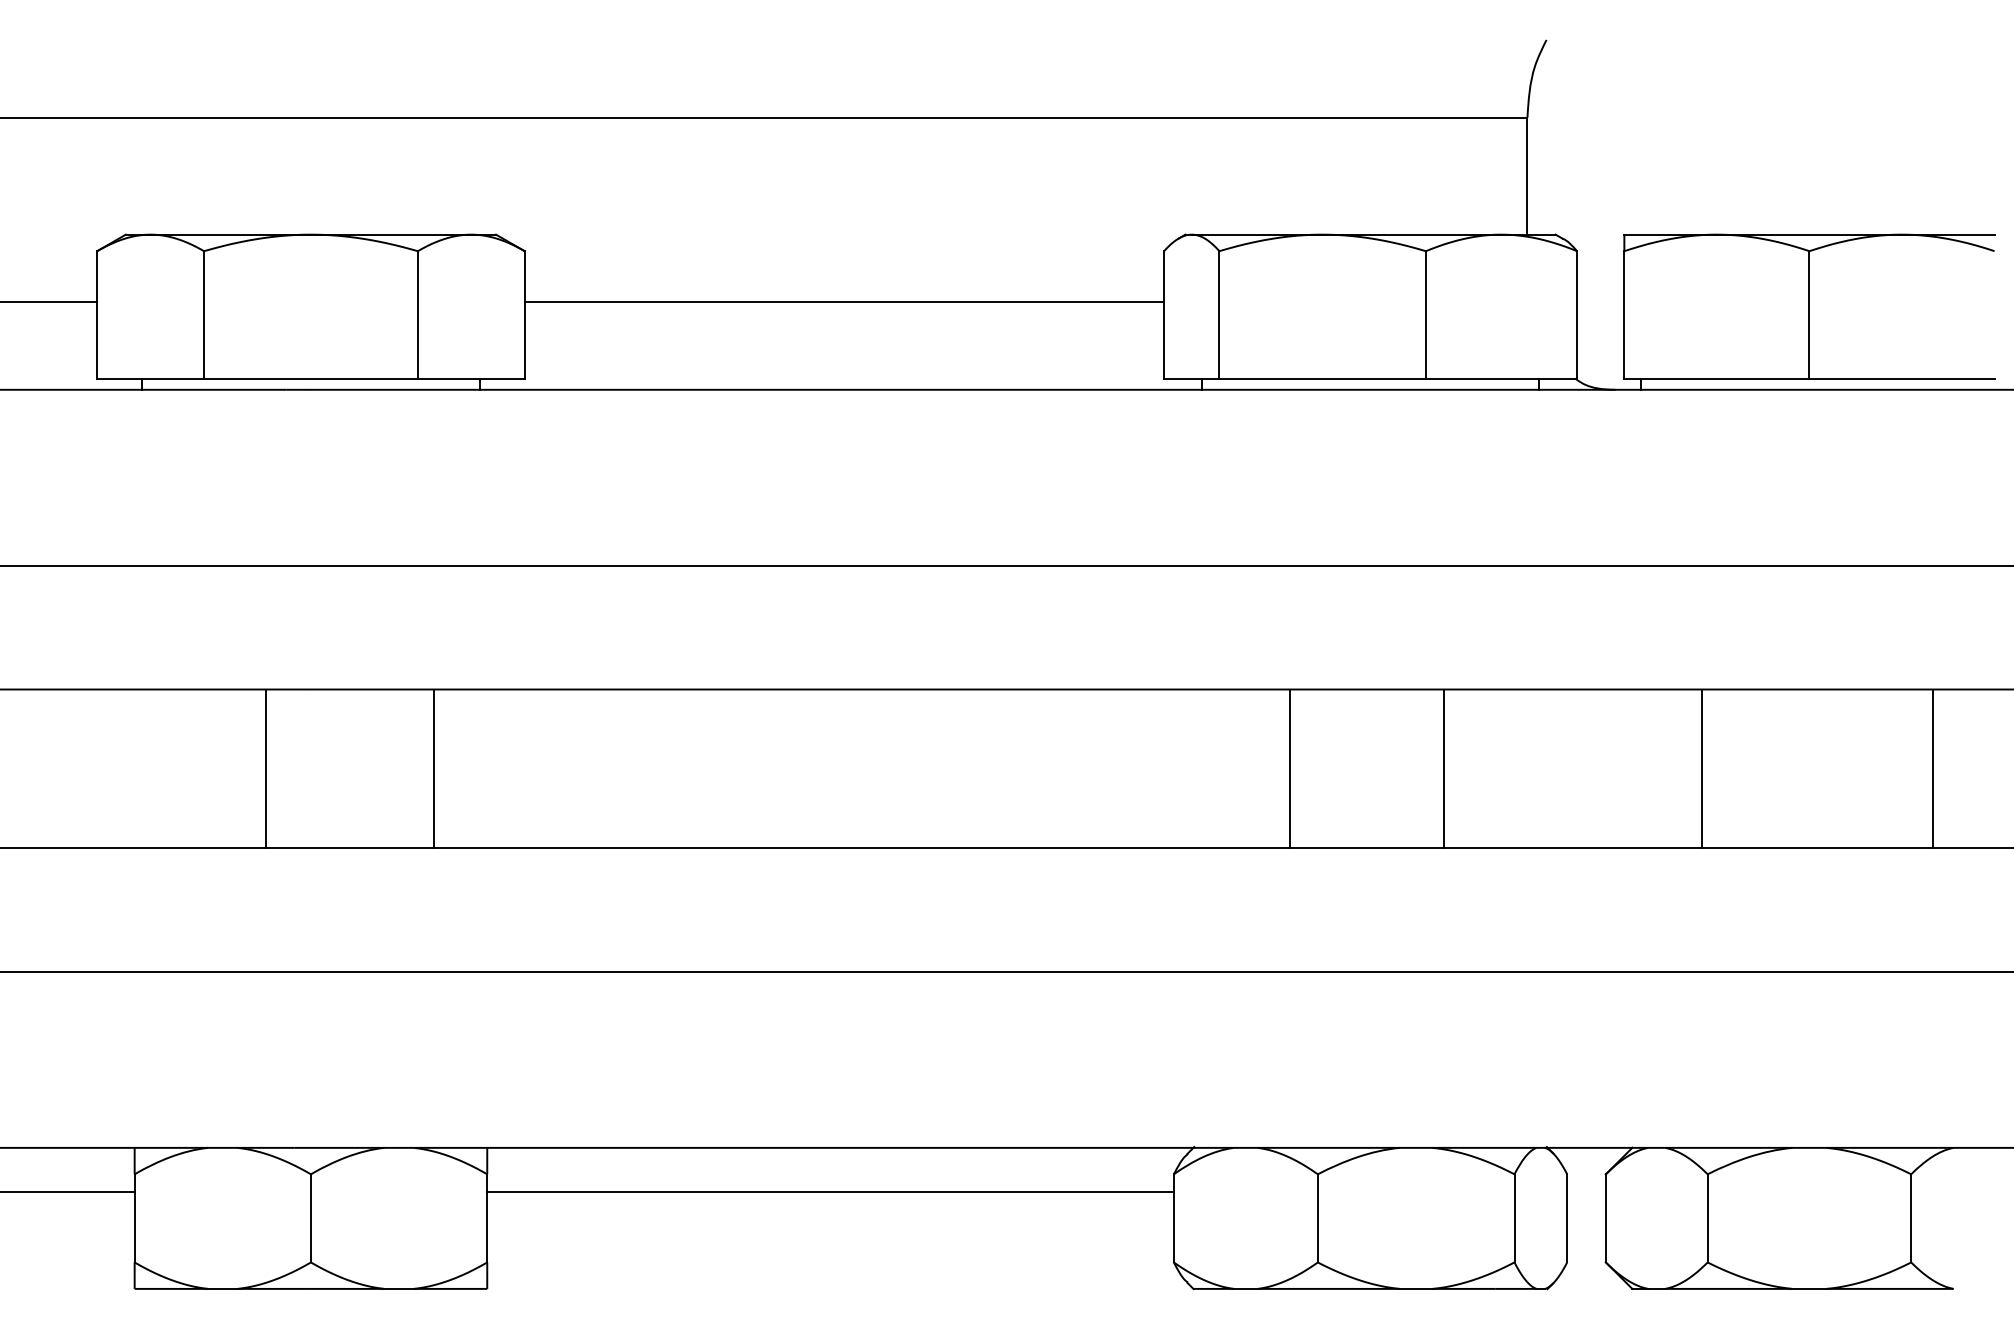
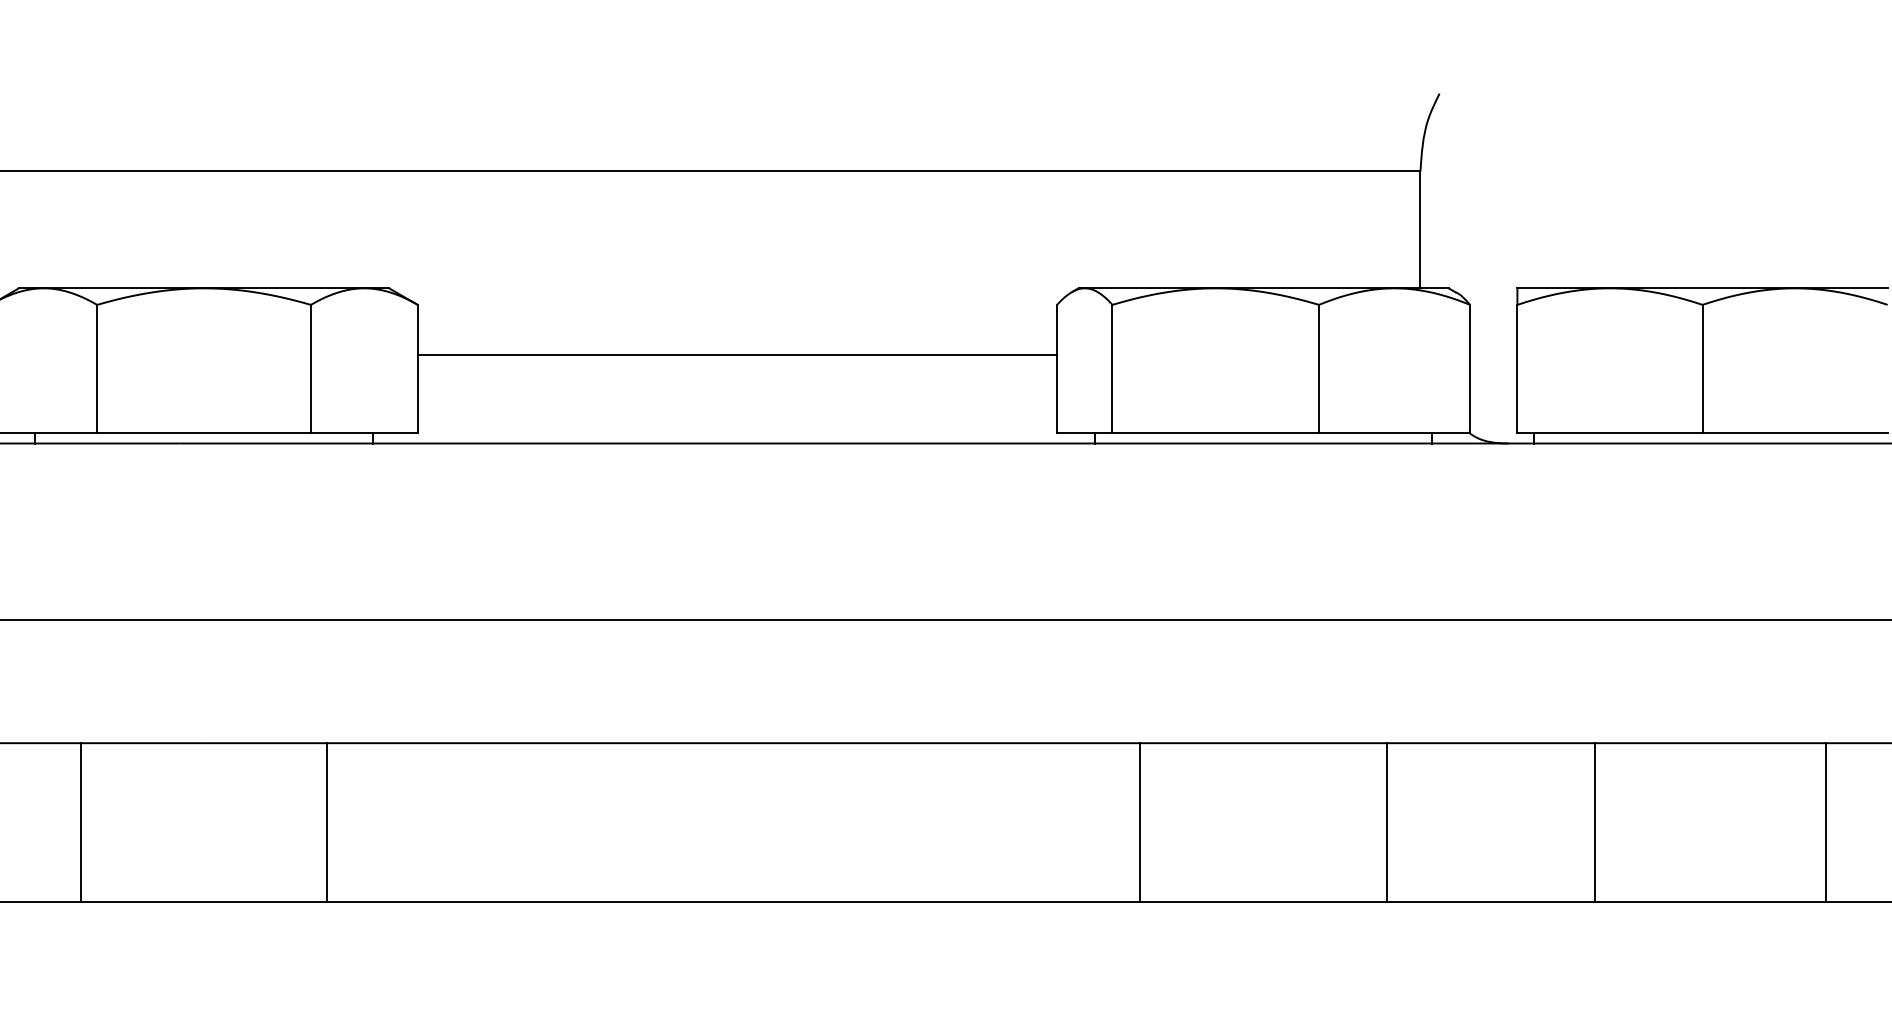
line: (265, 768) -> (80, 822), moved
line: (1290, 768) -> (1140, 822), moved
line: (1443, 768) -> (1386, 822), moved

